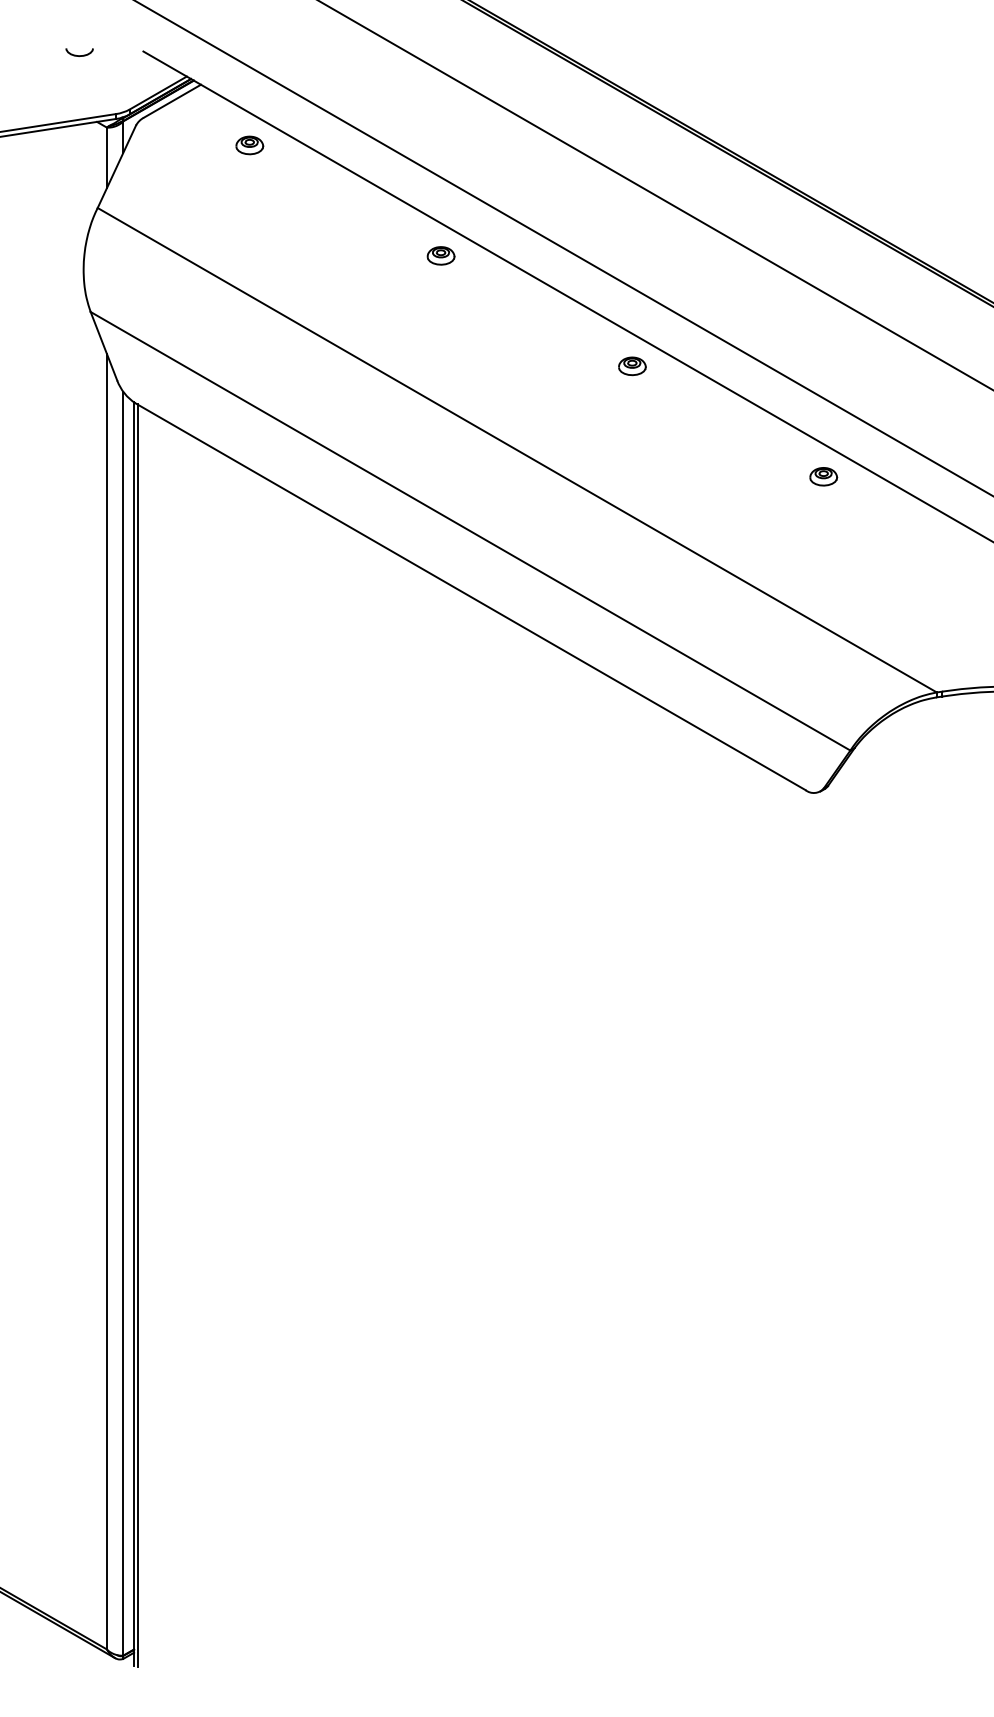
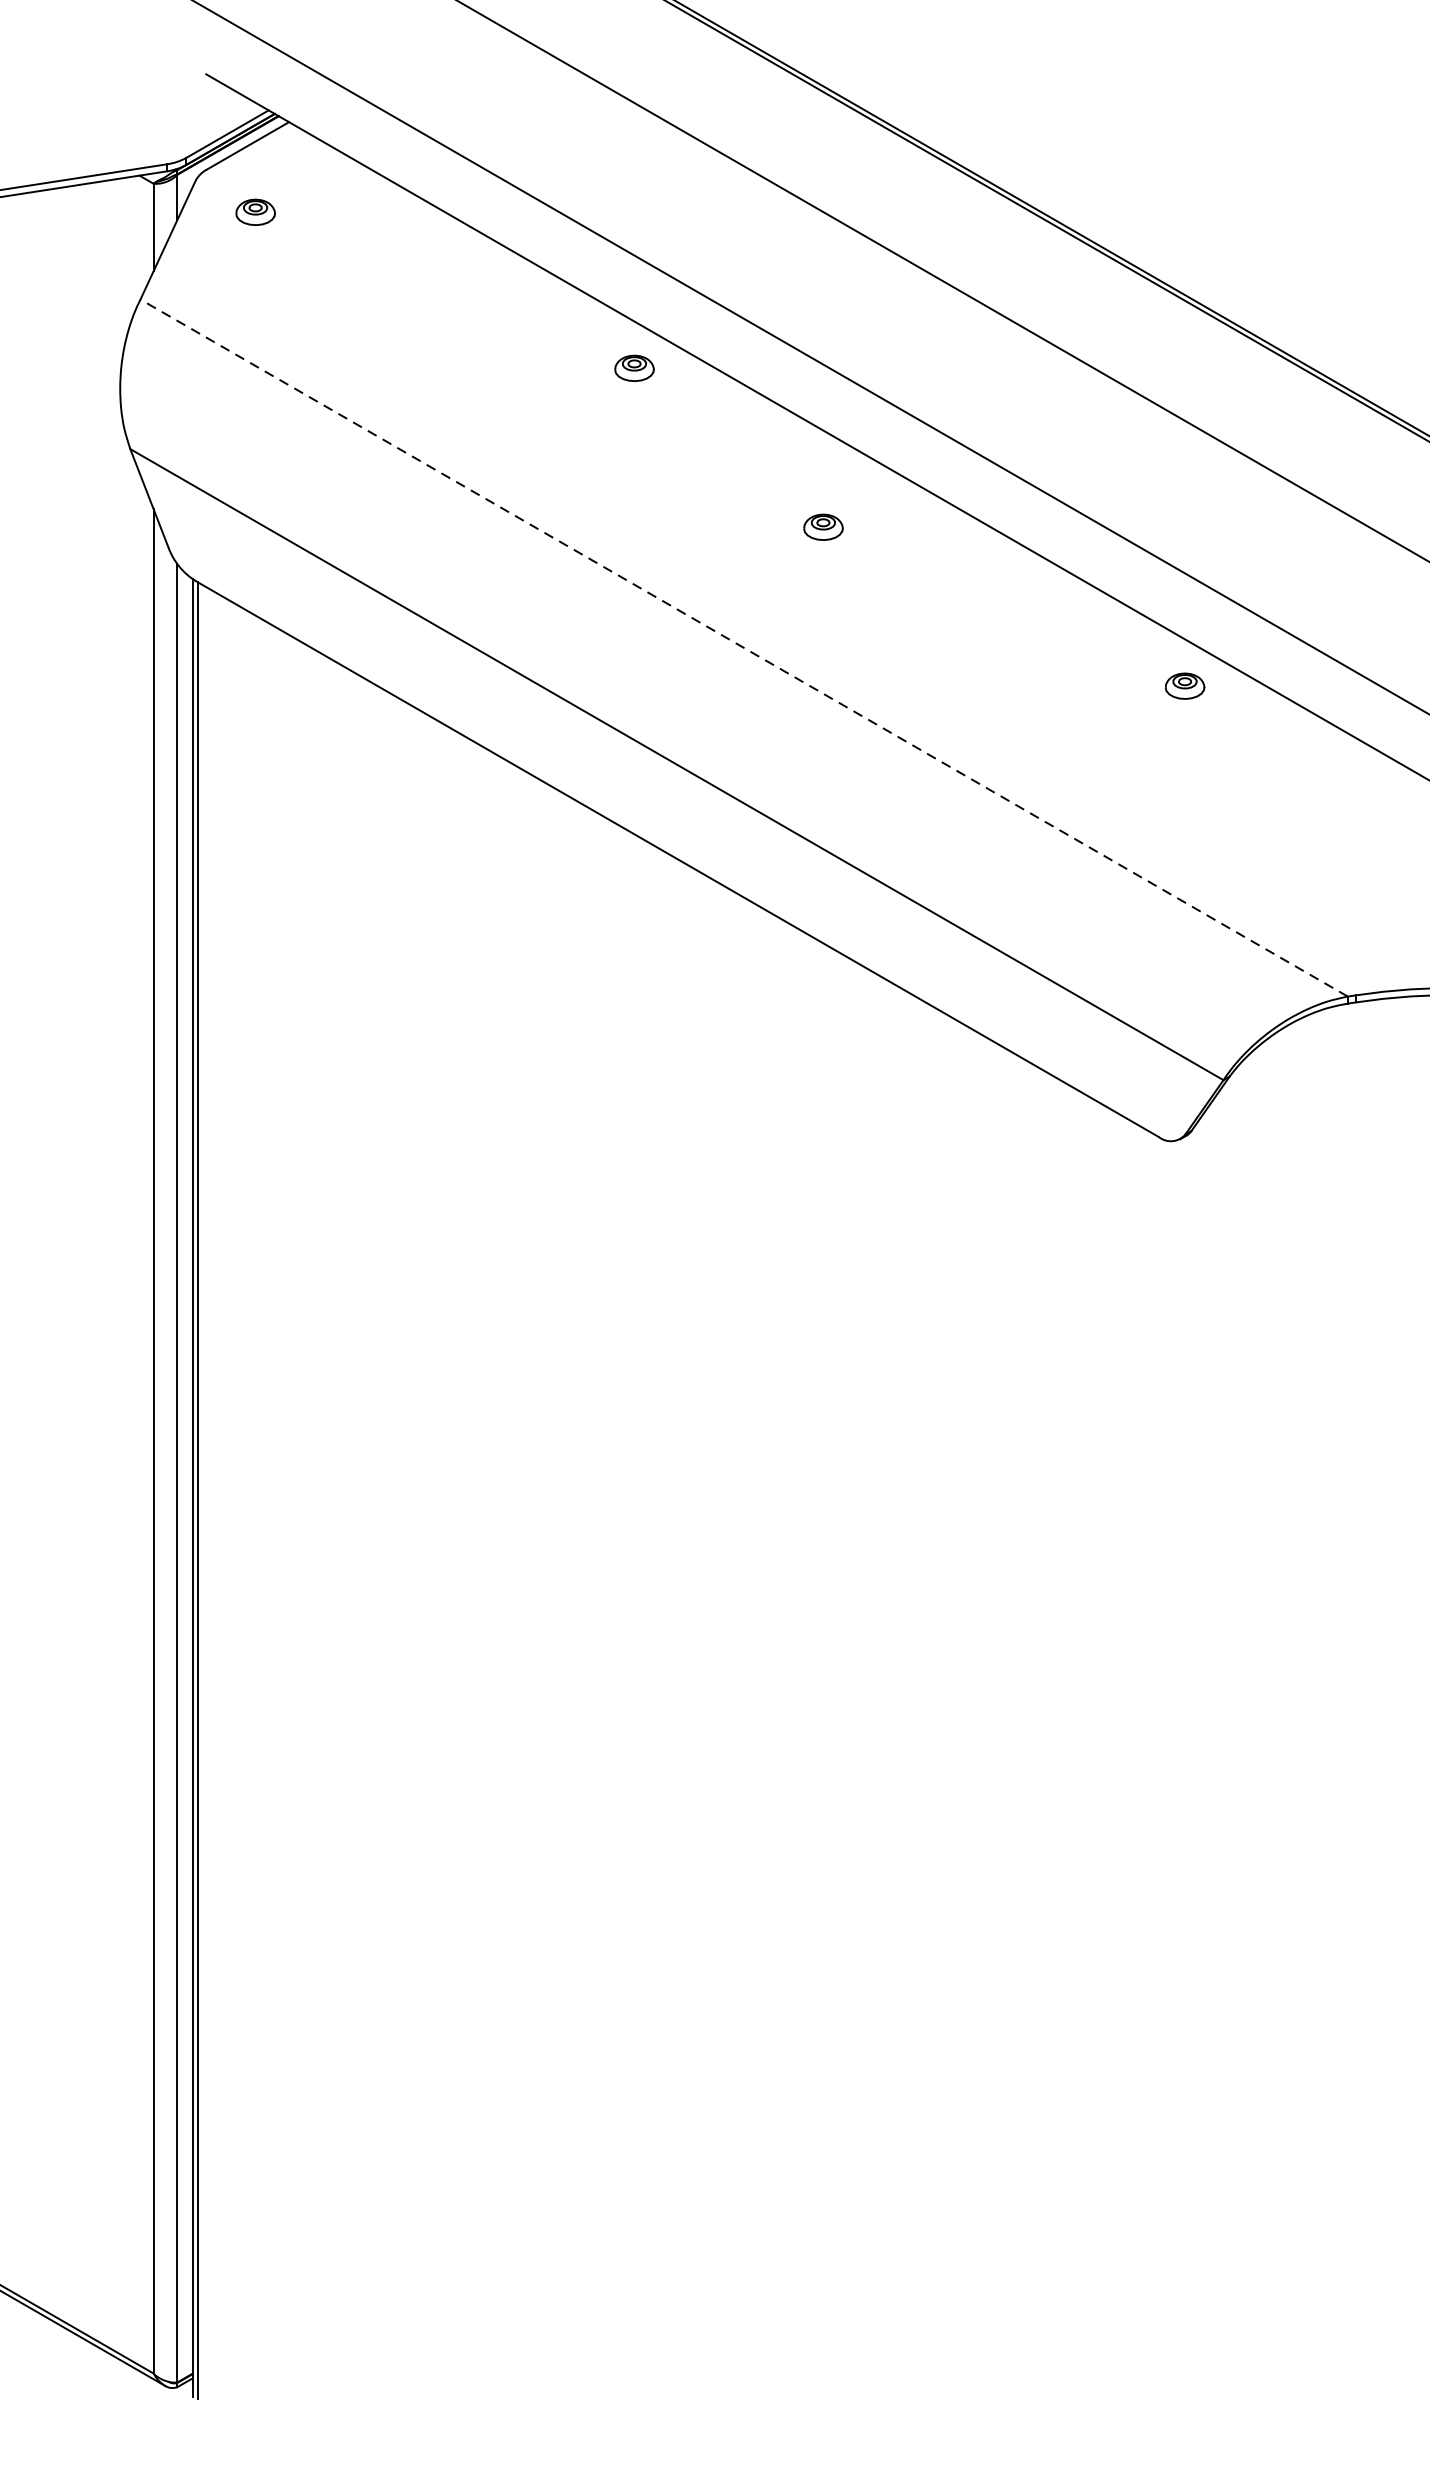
curve: (79, 55) -> (114, 80), removed
part: (249, 145) -> (255, 212), moved
part: (632, 366) -> (823, 527), moved
line: (516, 449) -> (743, 646), solid -> dashed

